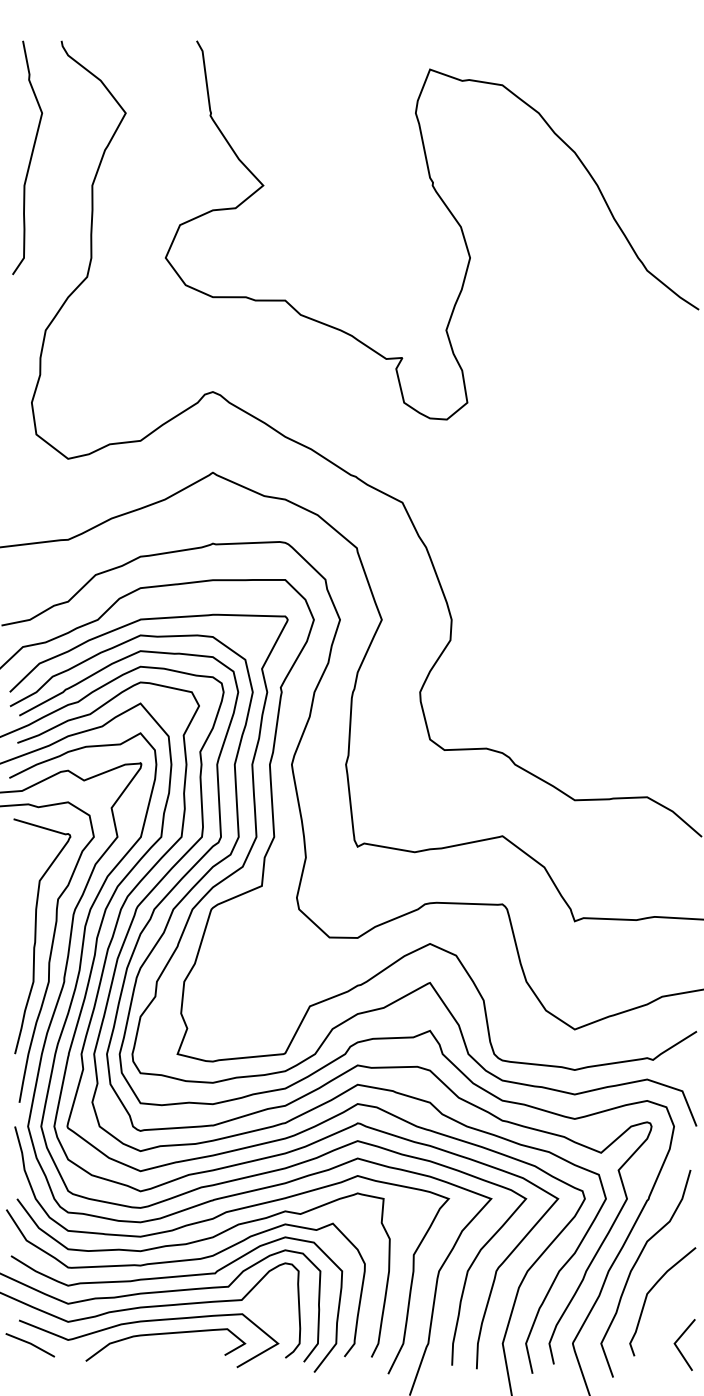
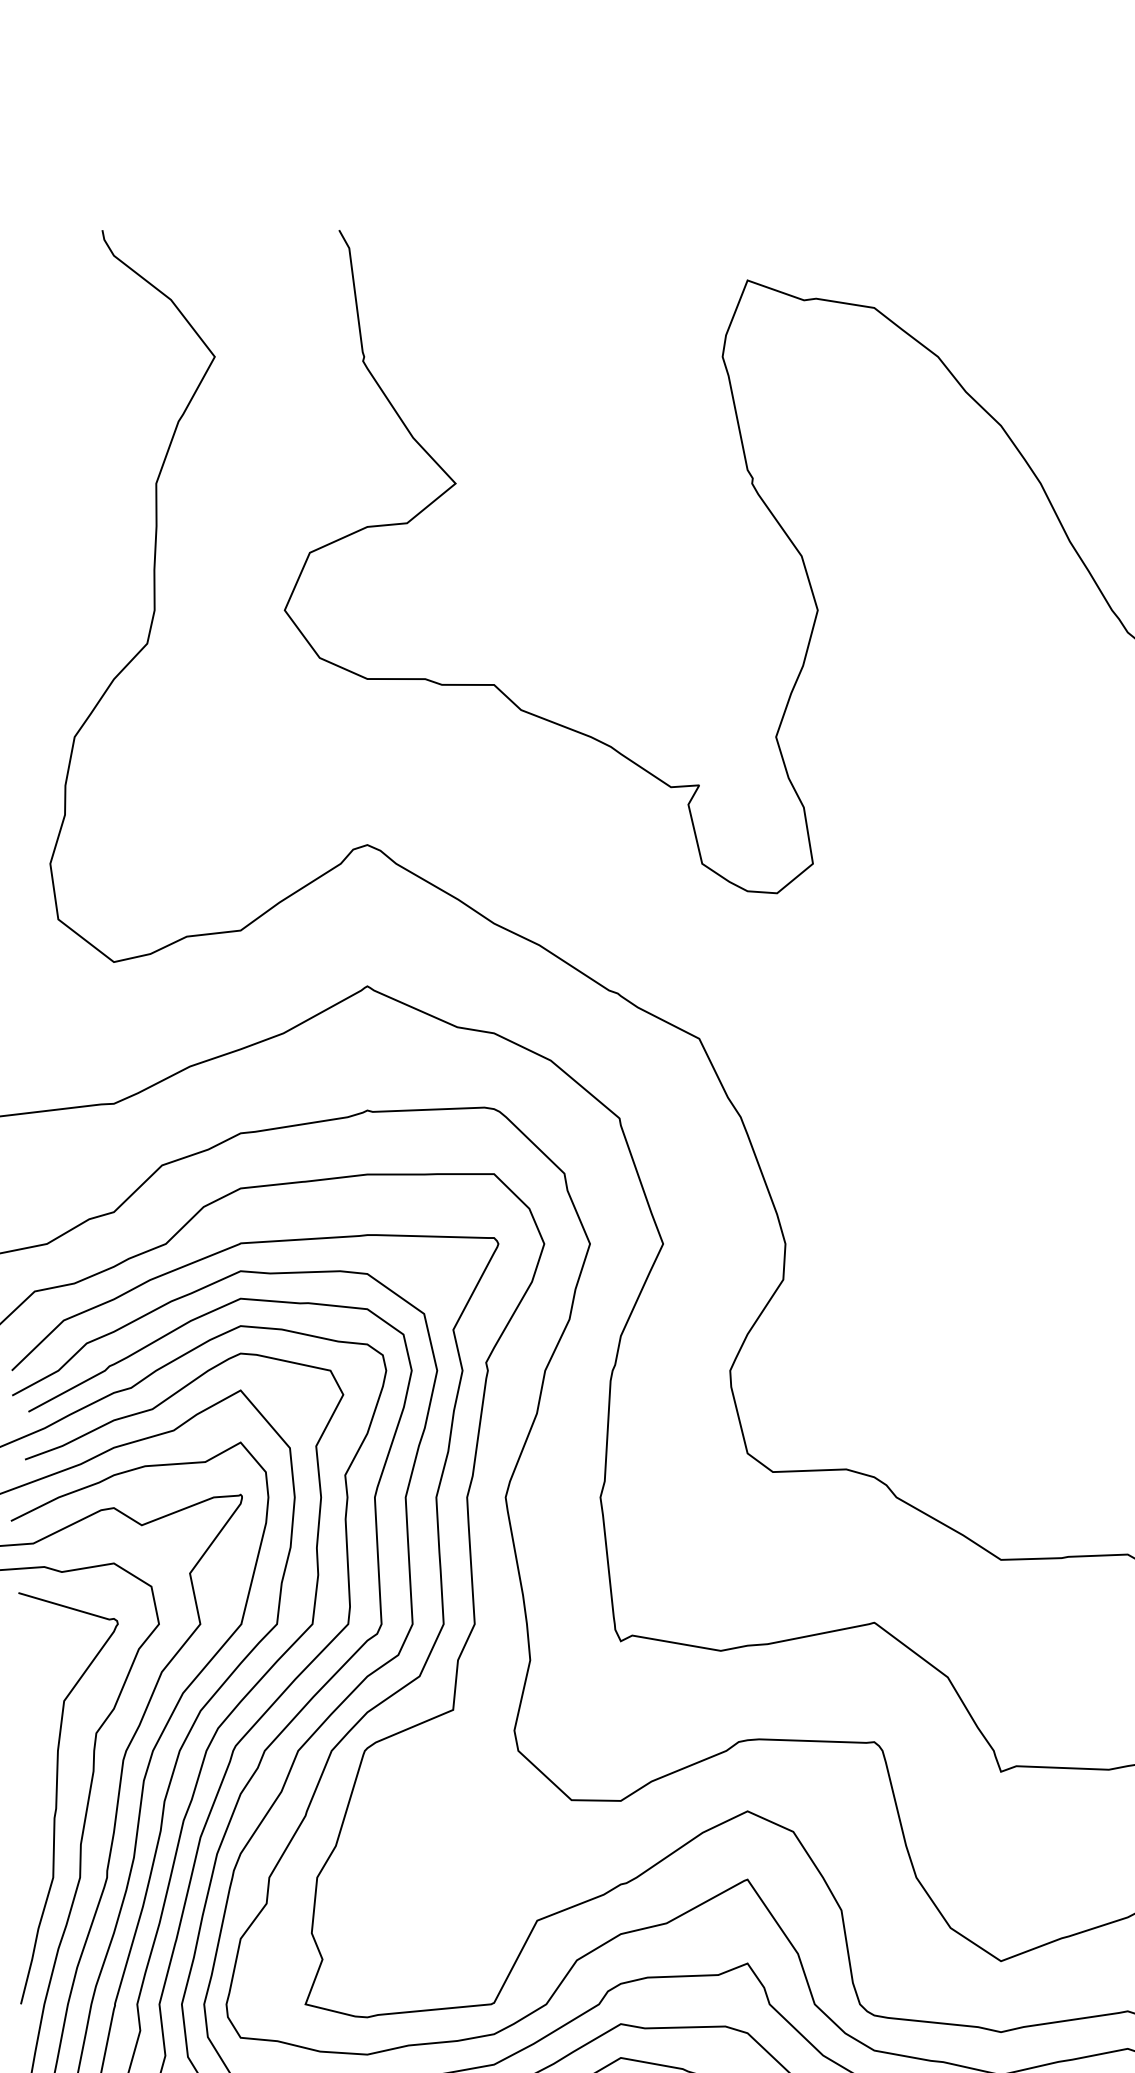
curve: (29, 159) -> (46, 437), removed

